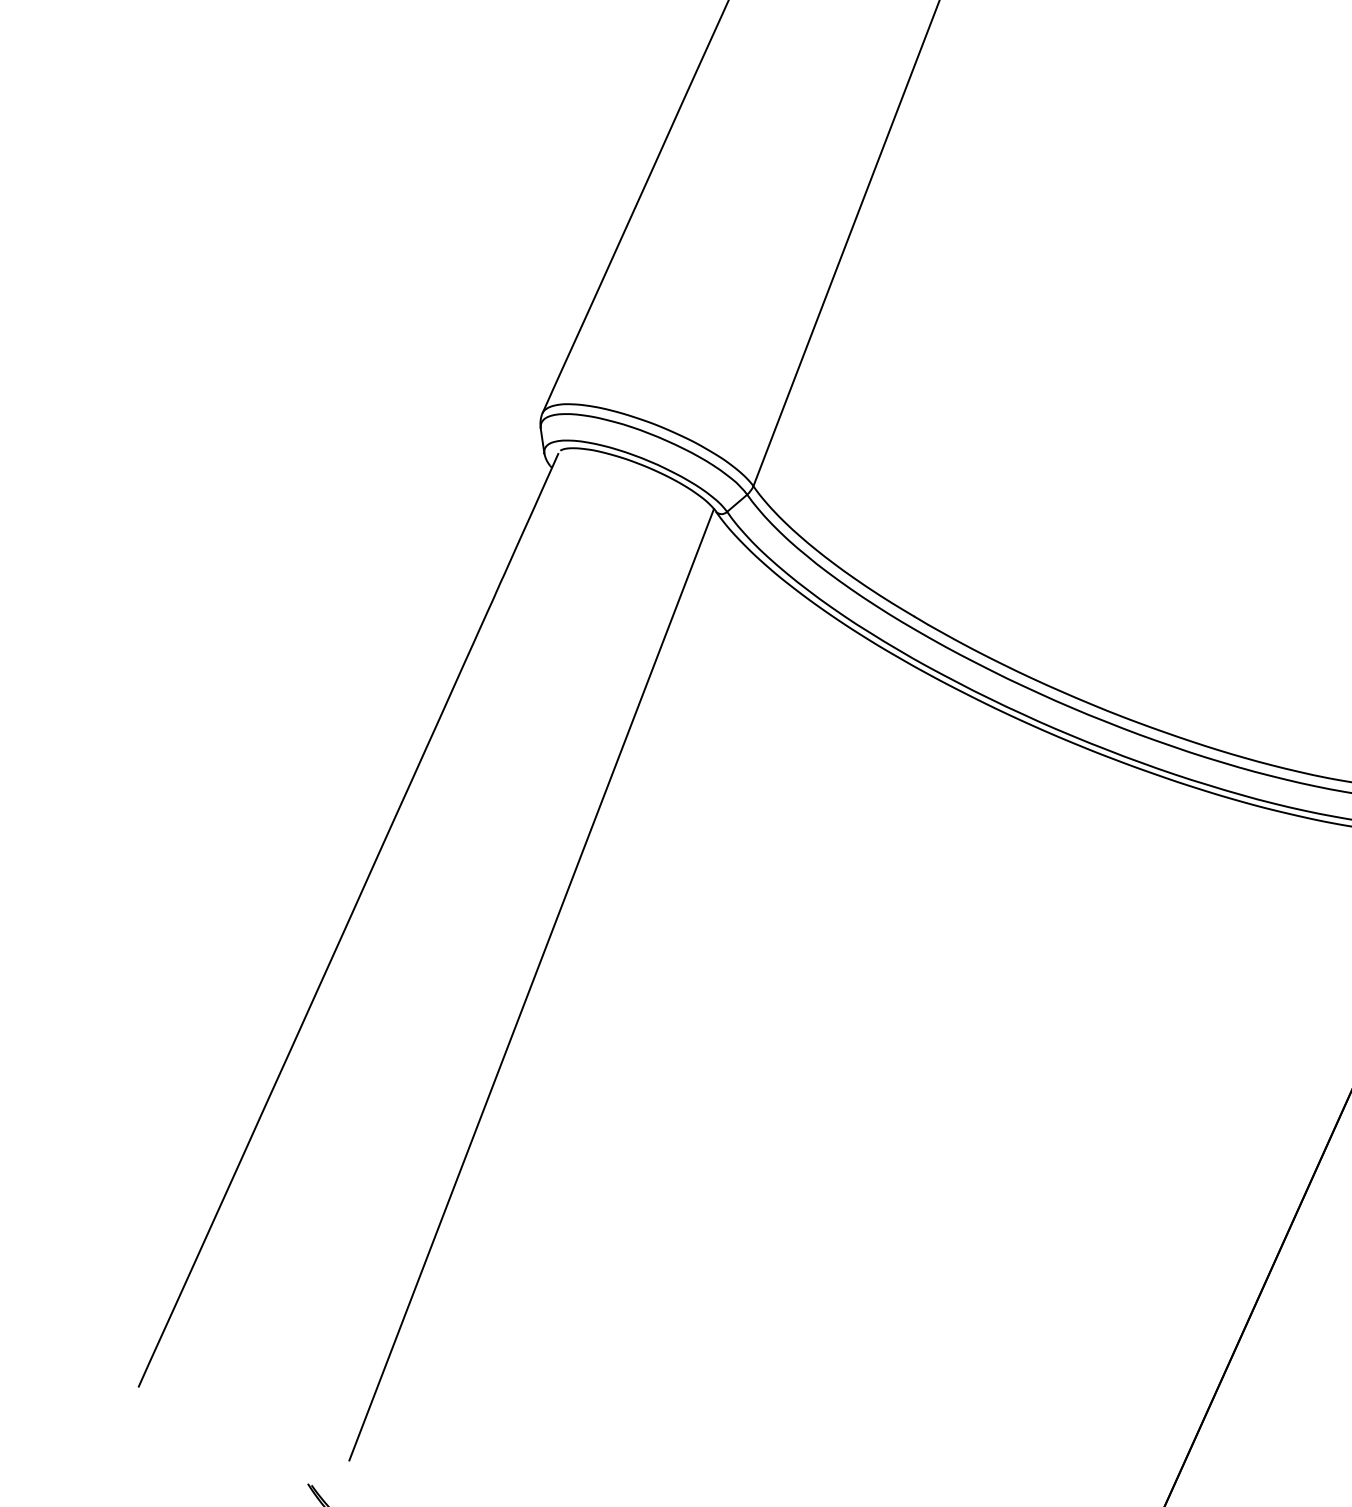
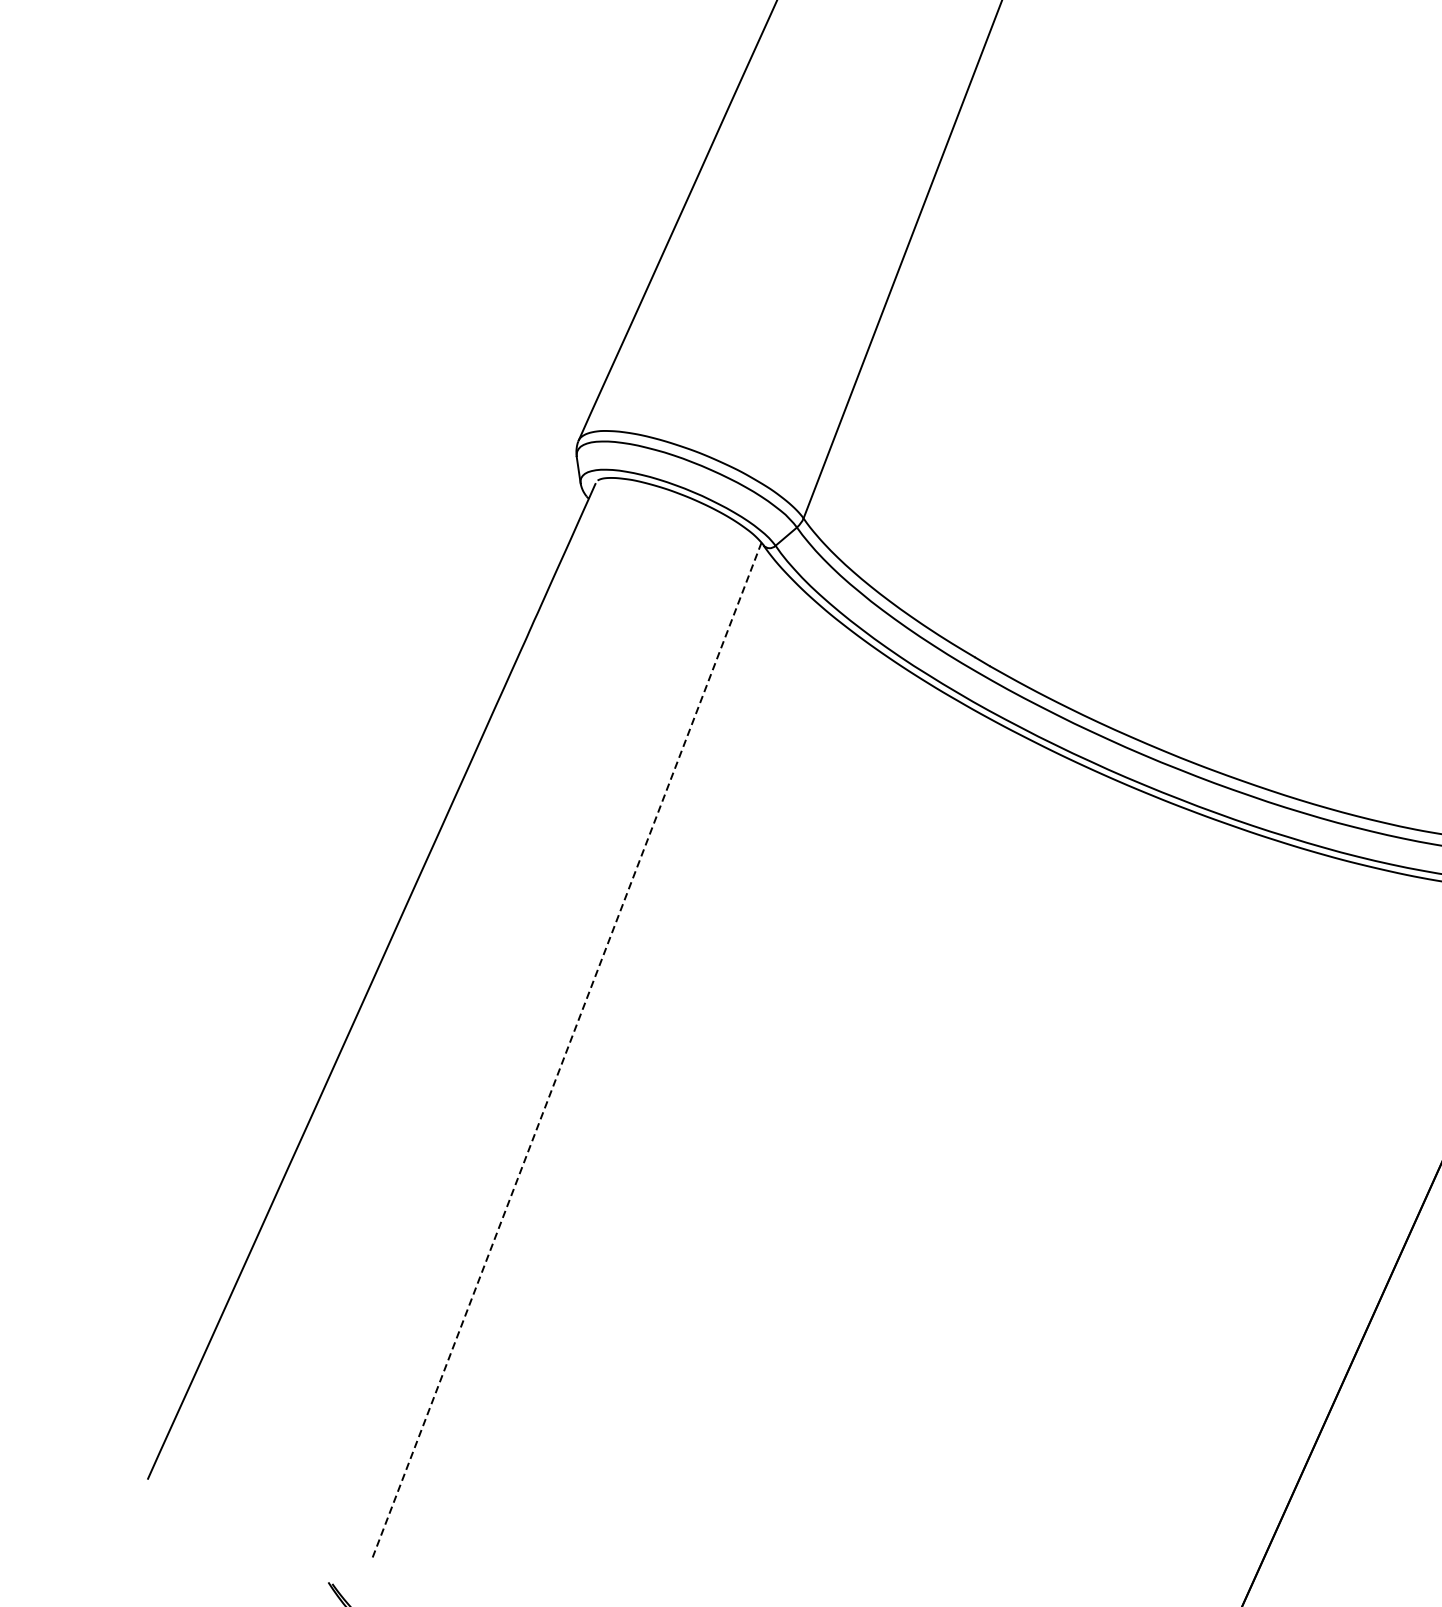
line: (531, 984) -> (566, 1049), solid -> dashed

